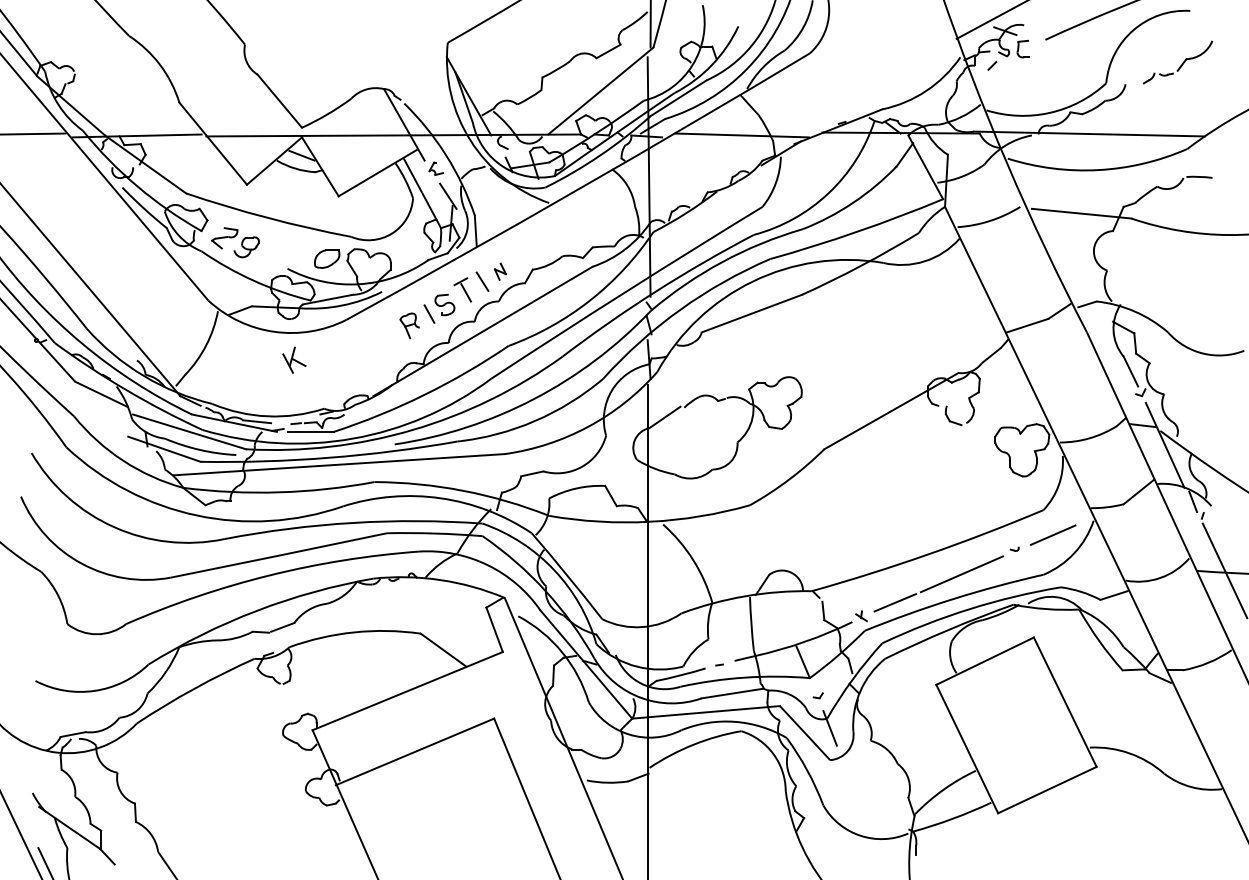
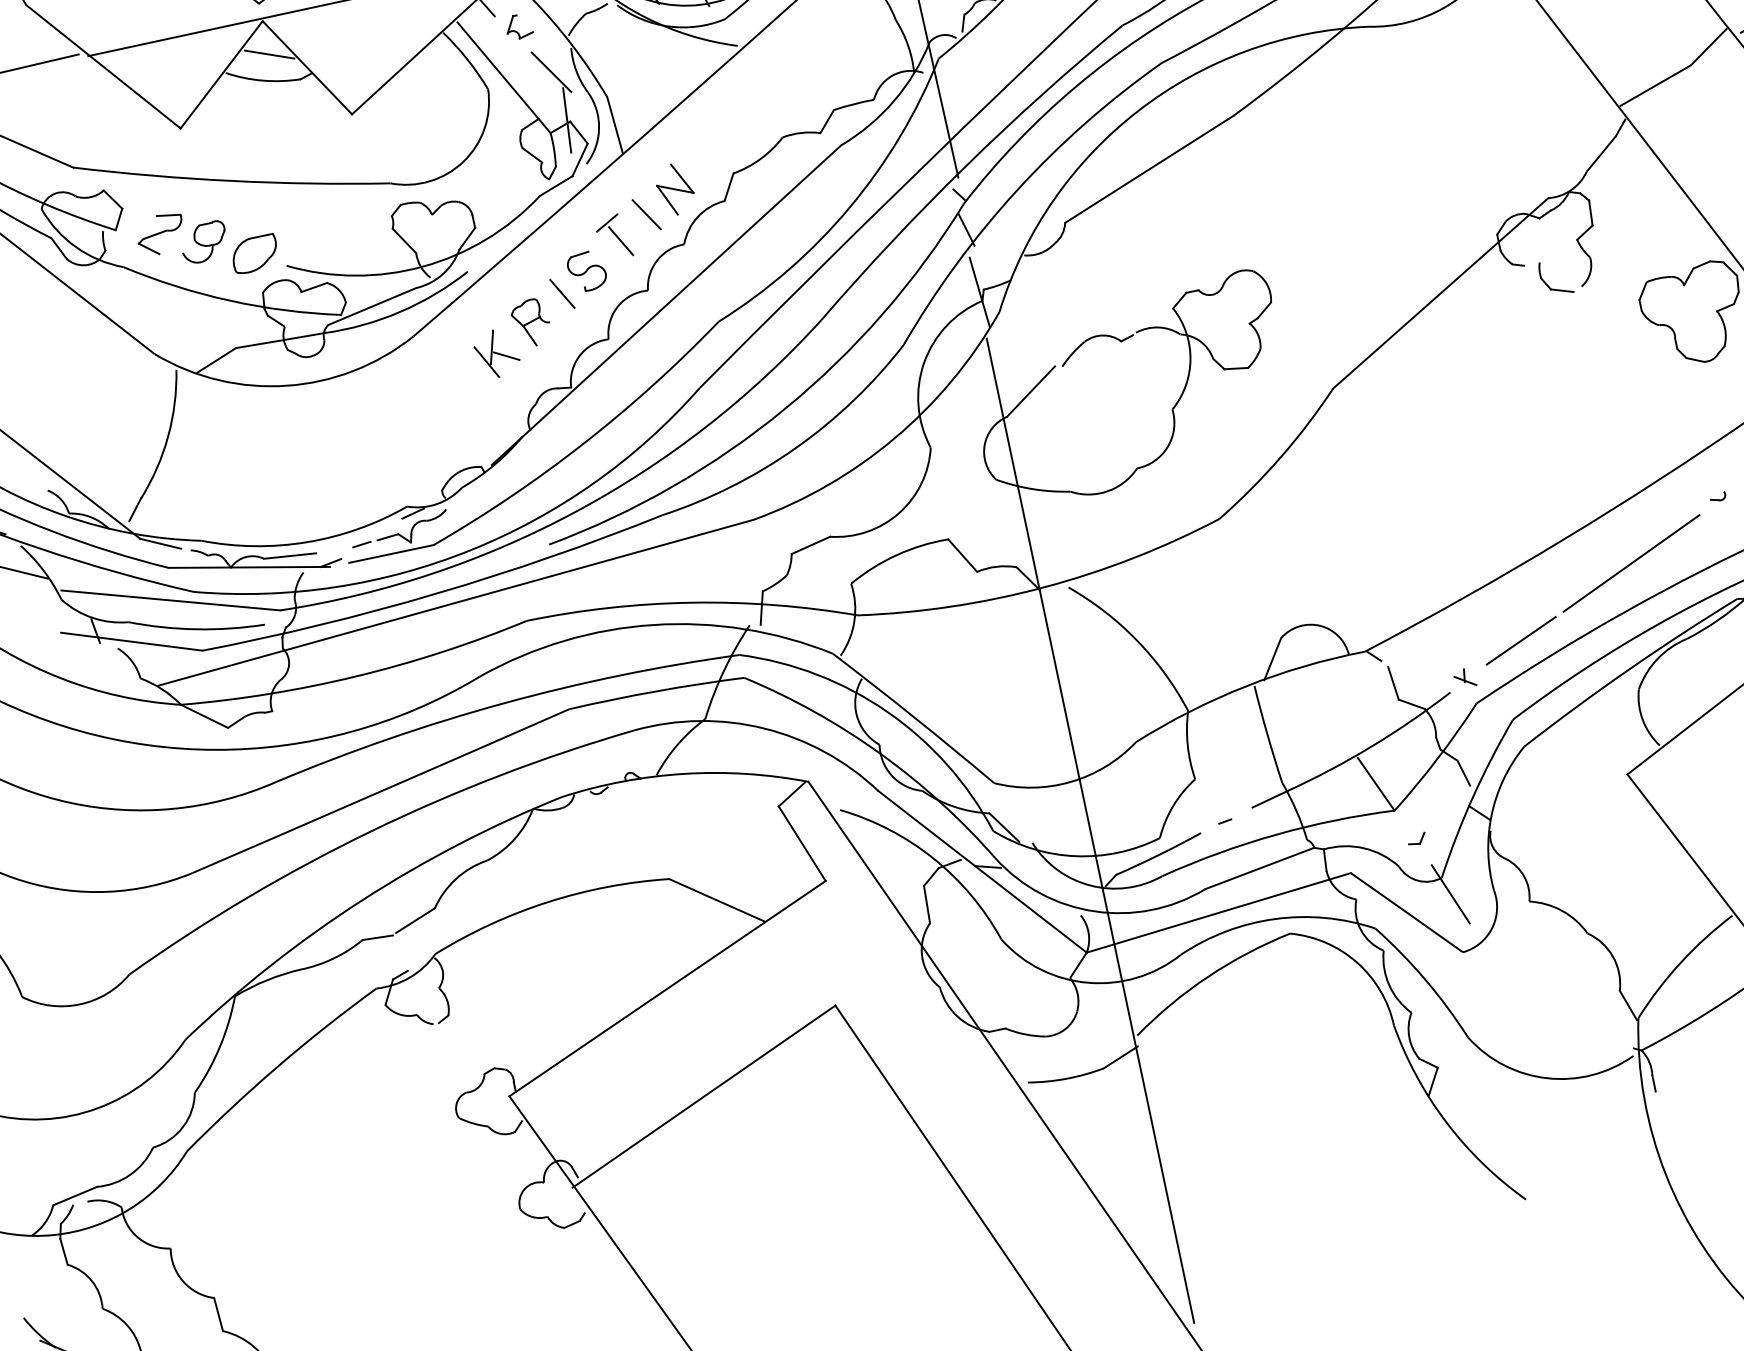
part: (327, 258) -> (255, 252), moved
part: (500, 271) -> (675, 189), size x1.67
part: (294, 359) -> (496, 352), moved

